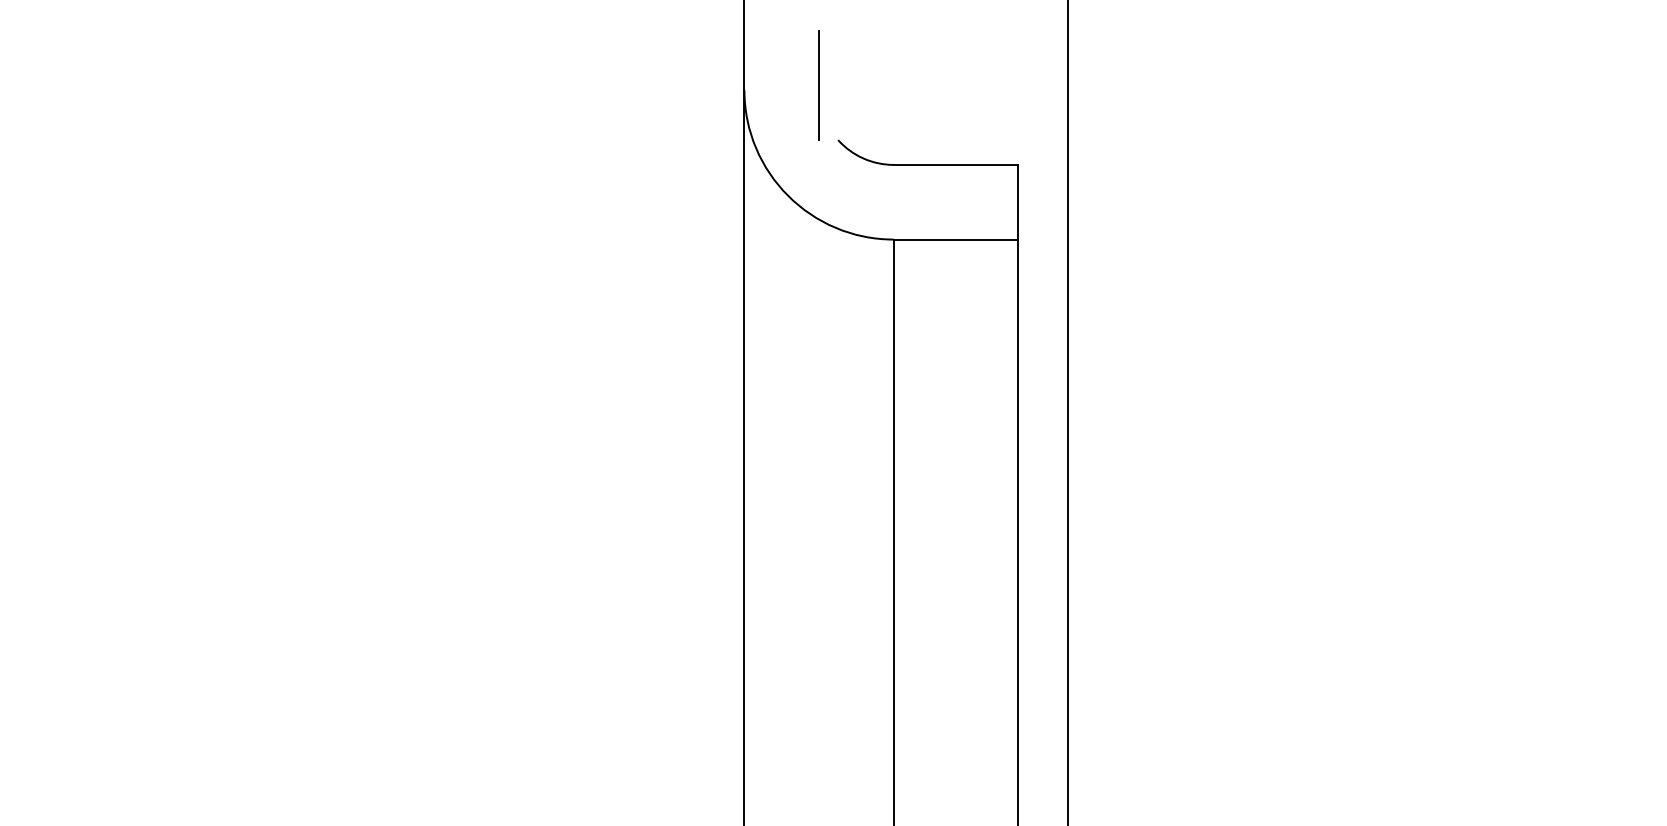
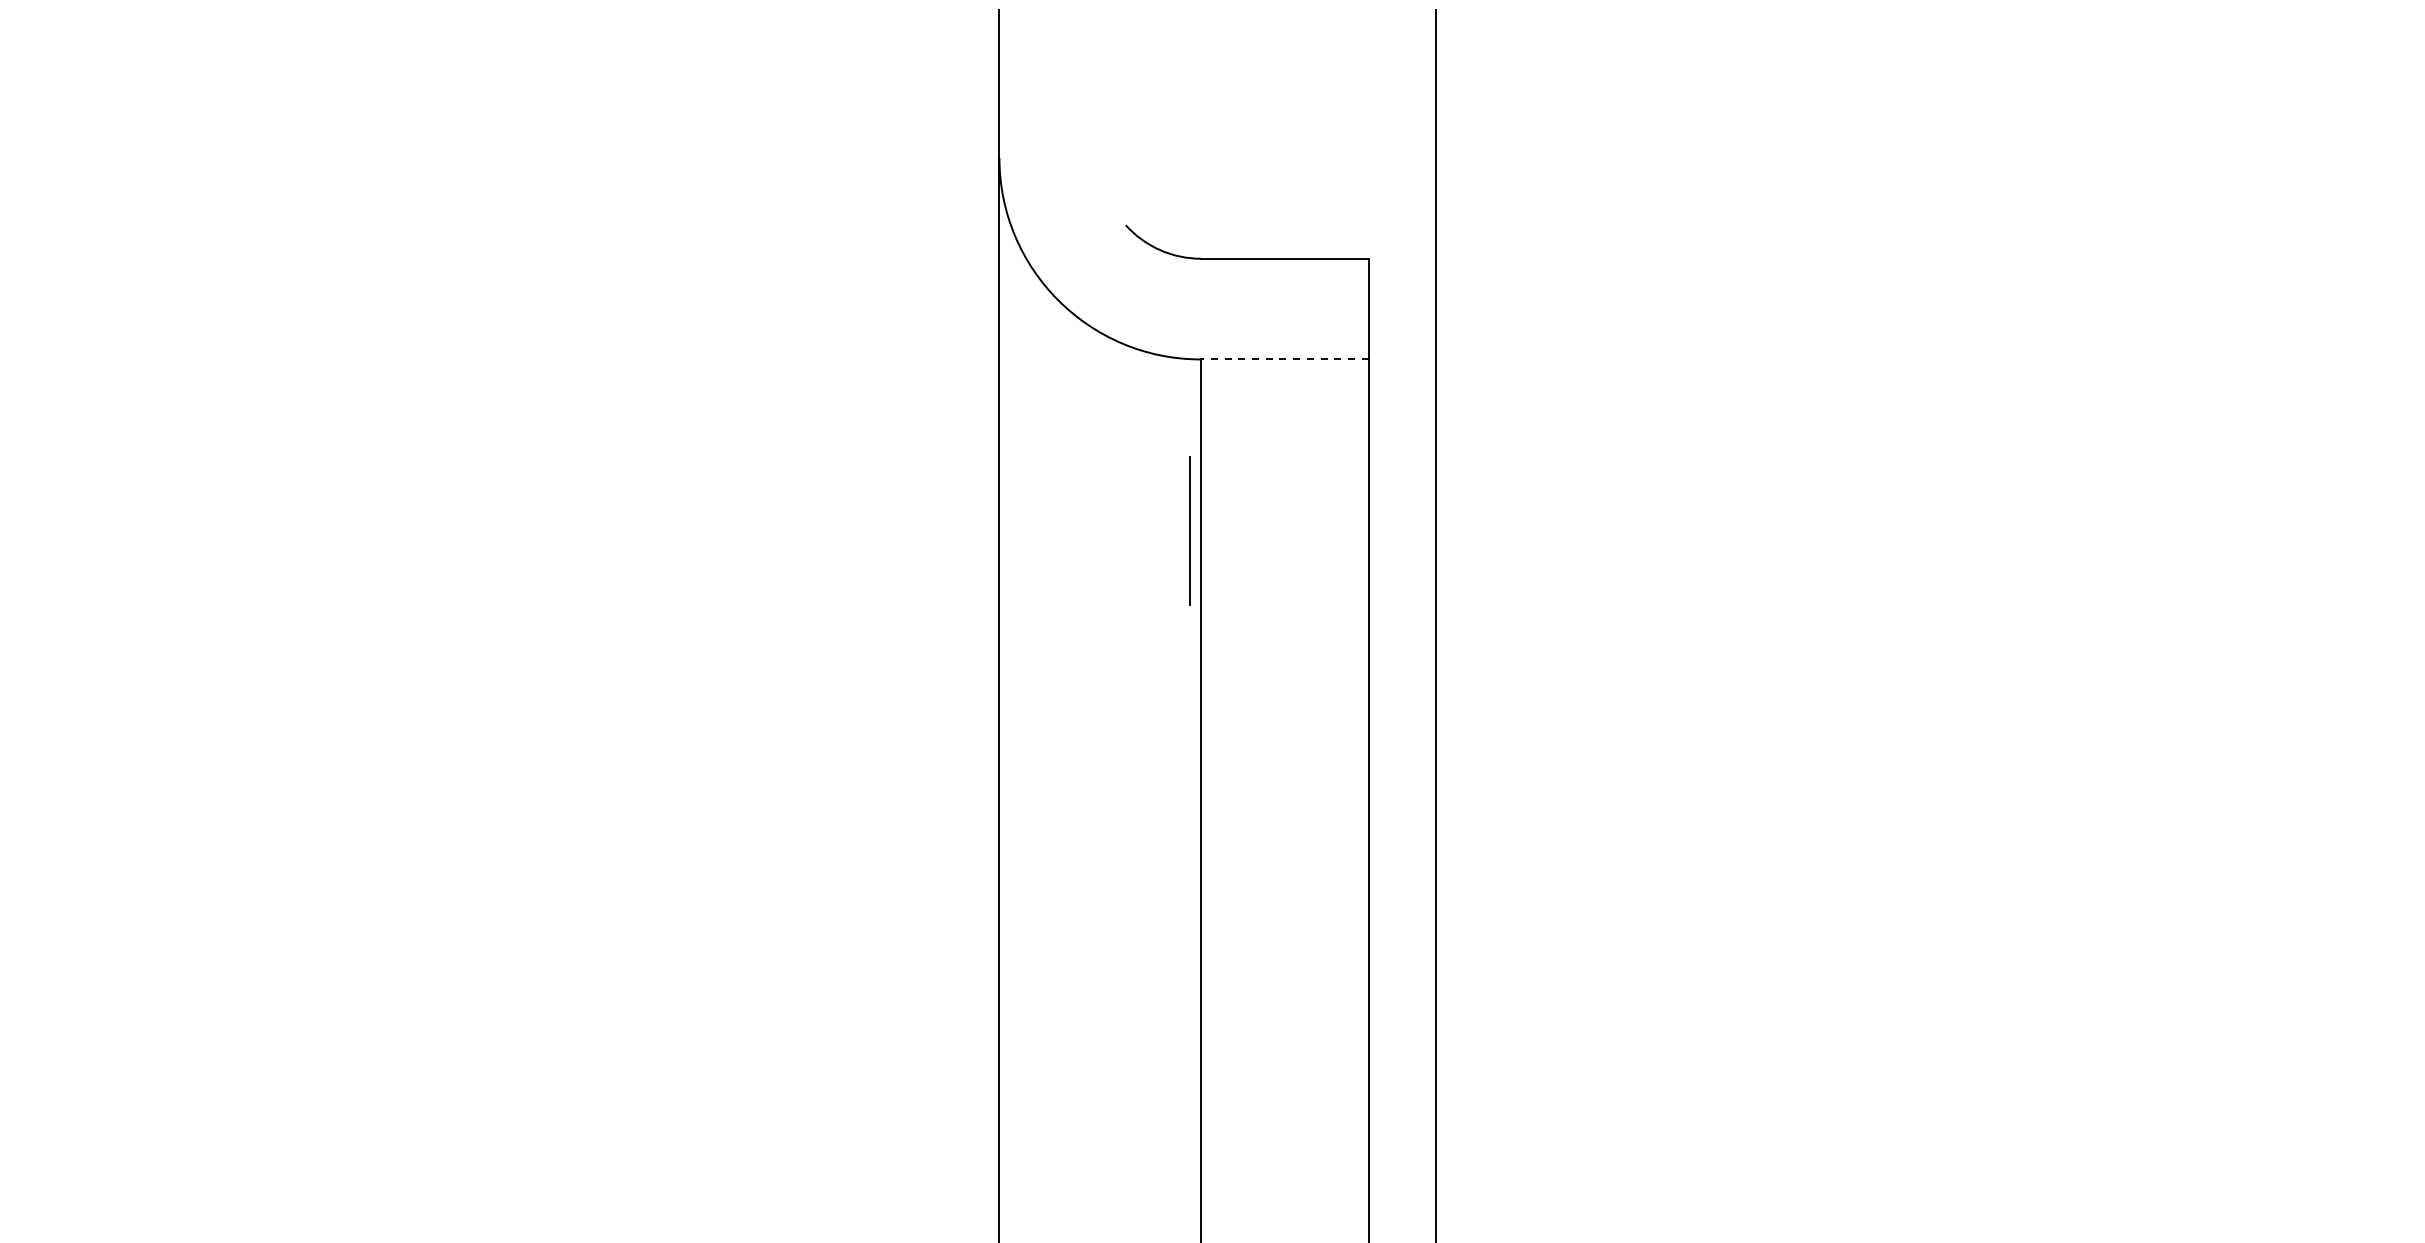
line: (818, 84) -> (1189, 530), moved
line: (955, 239) -> (1284, 359), solid -> dashed

